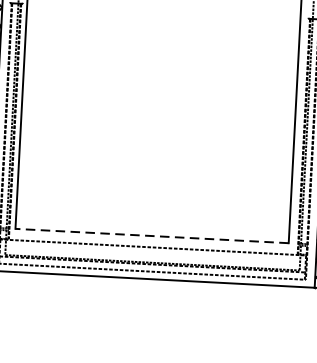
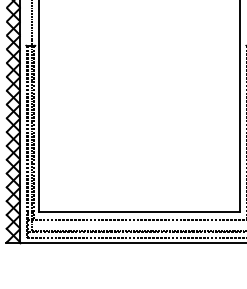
line: (152, 235) -> (139, 211), dashed -> solid

